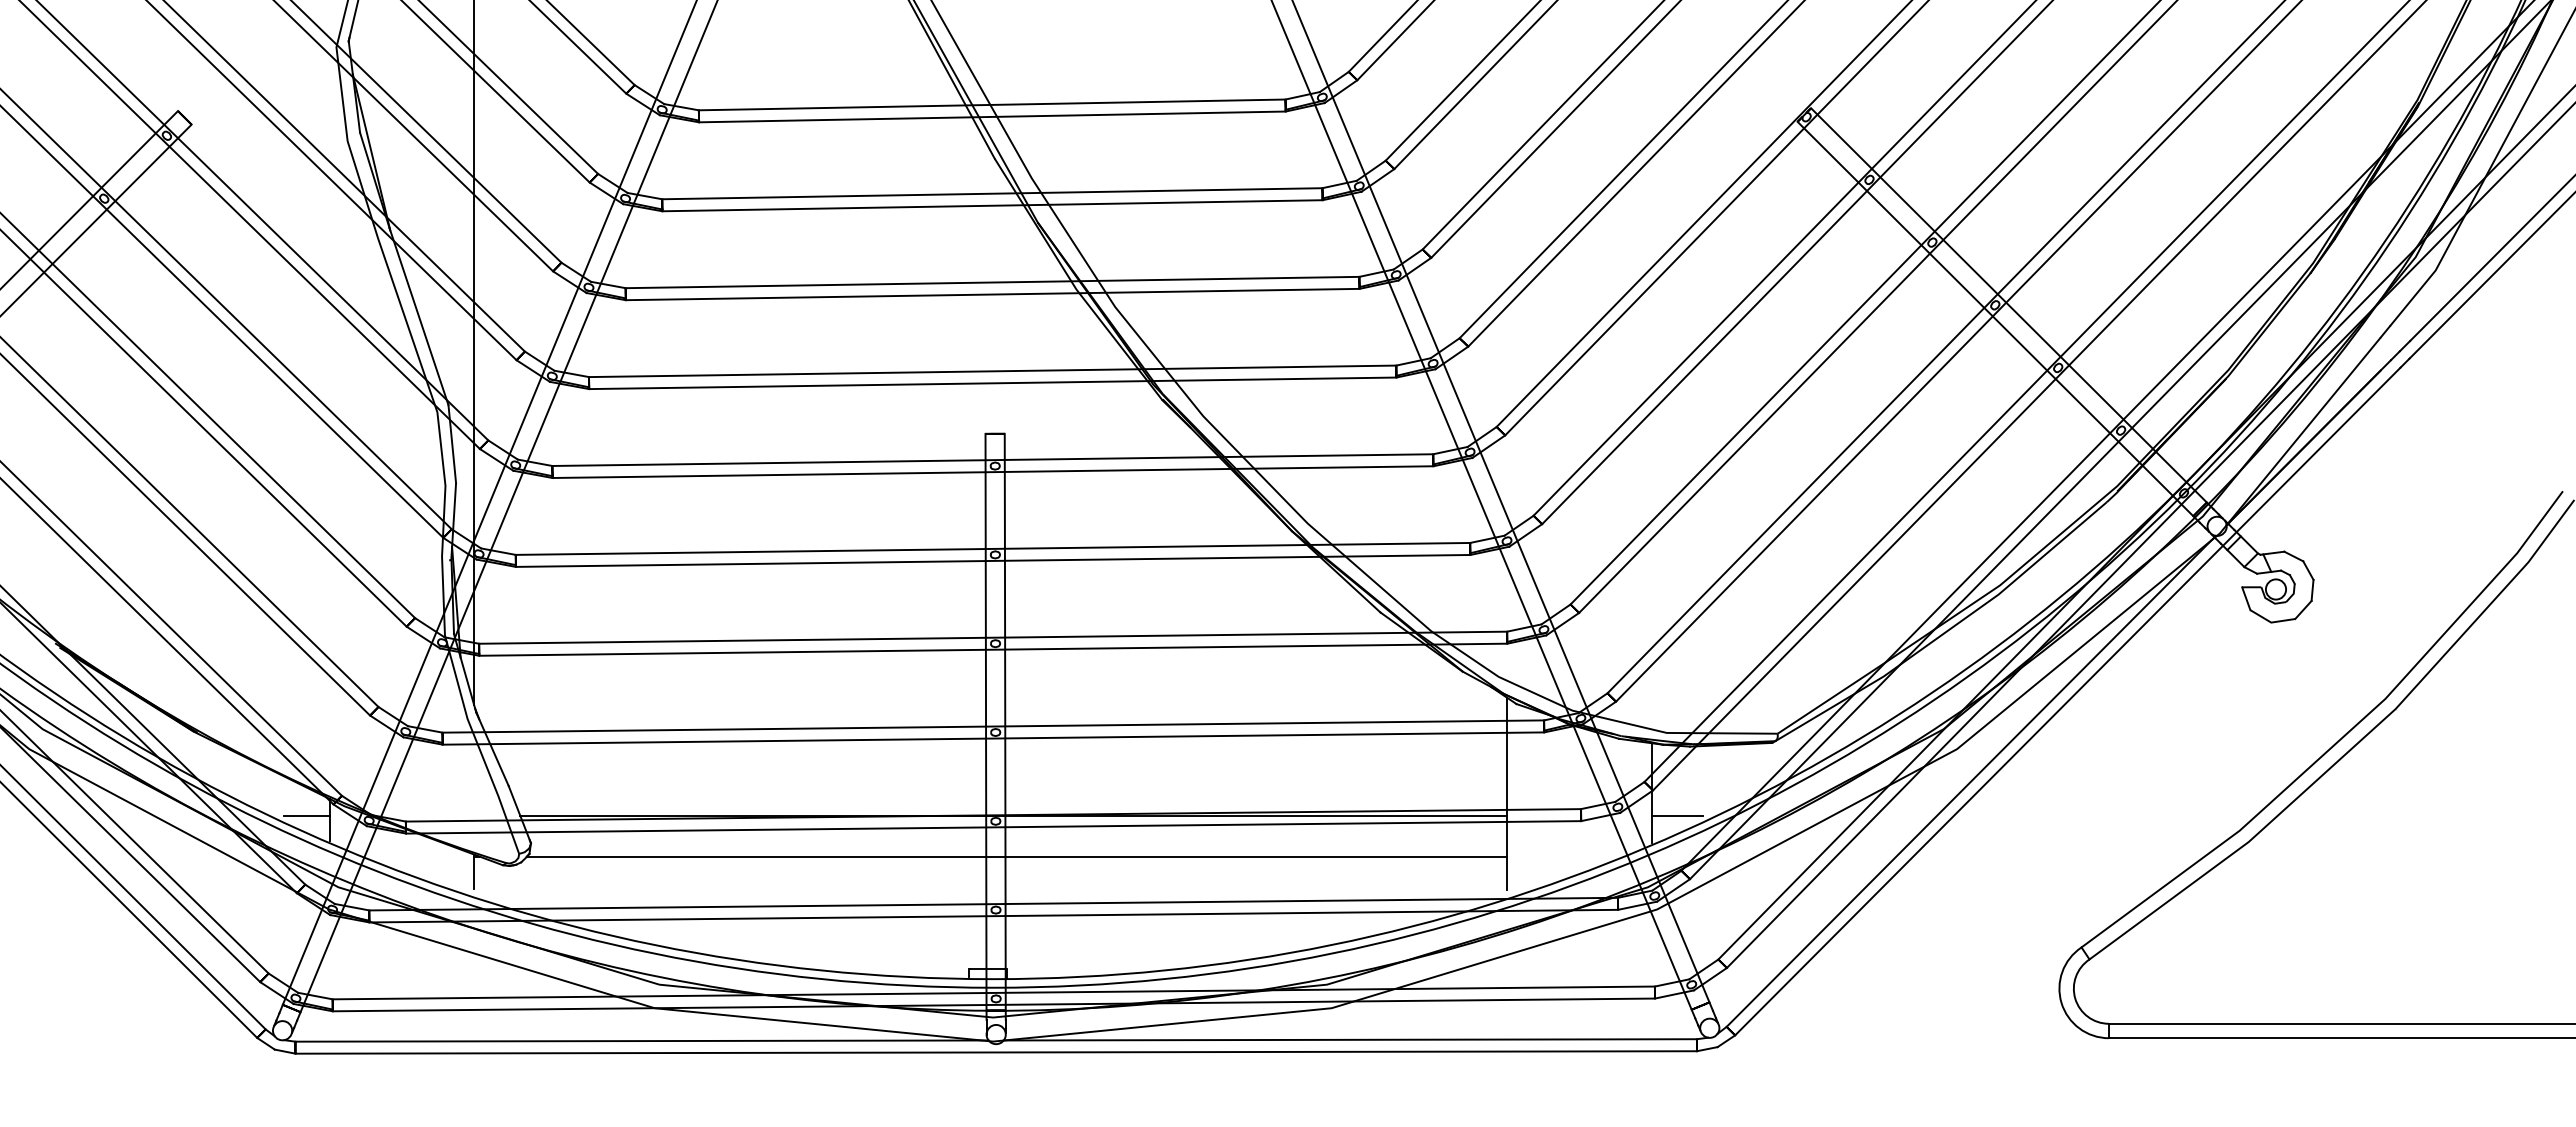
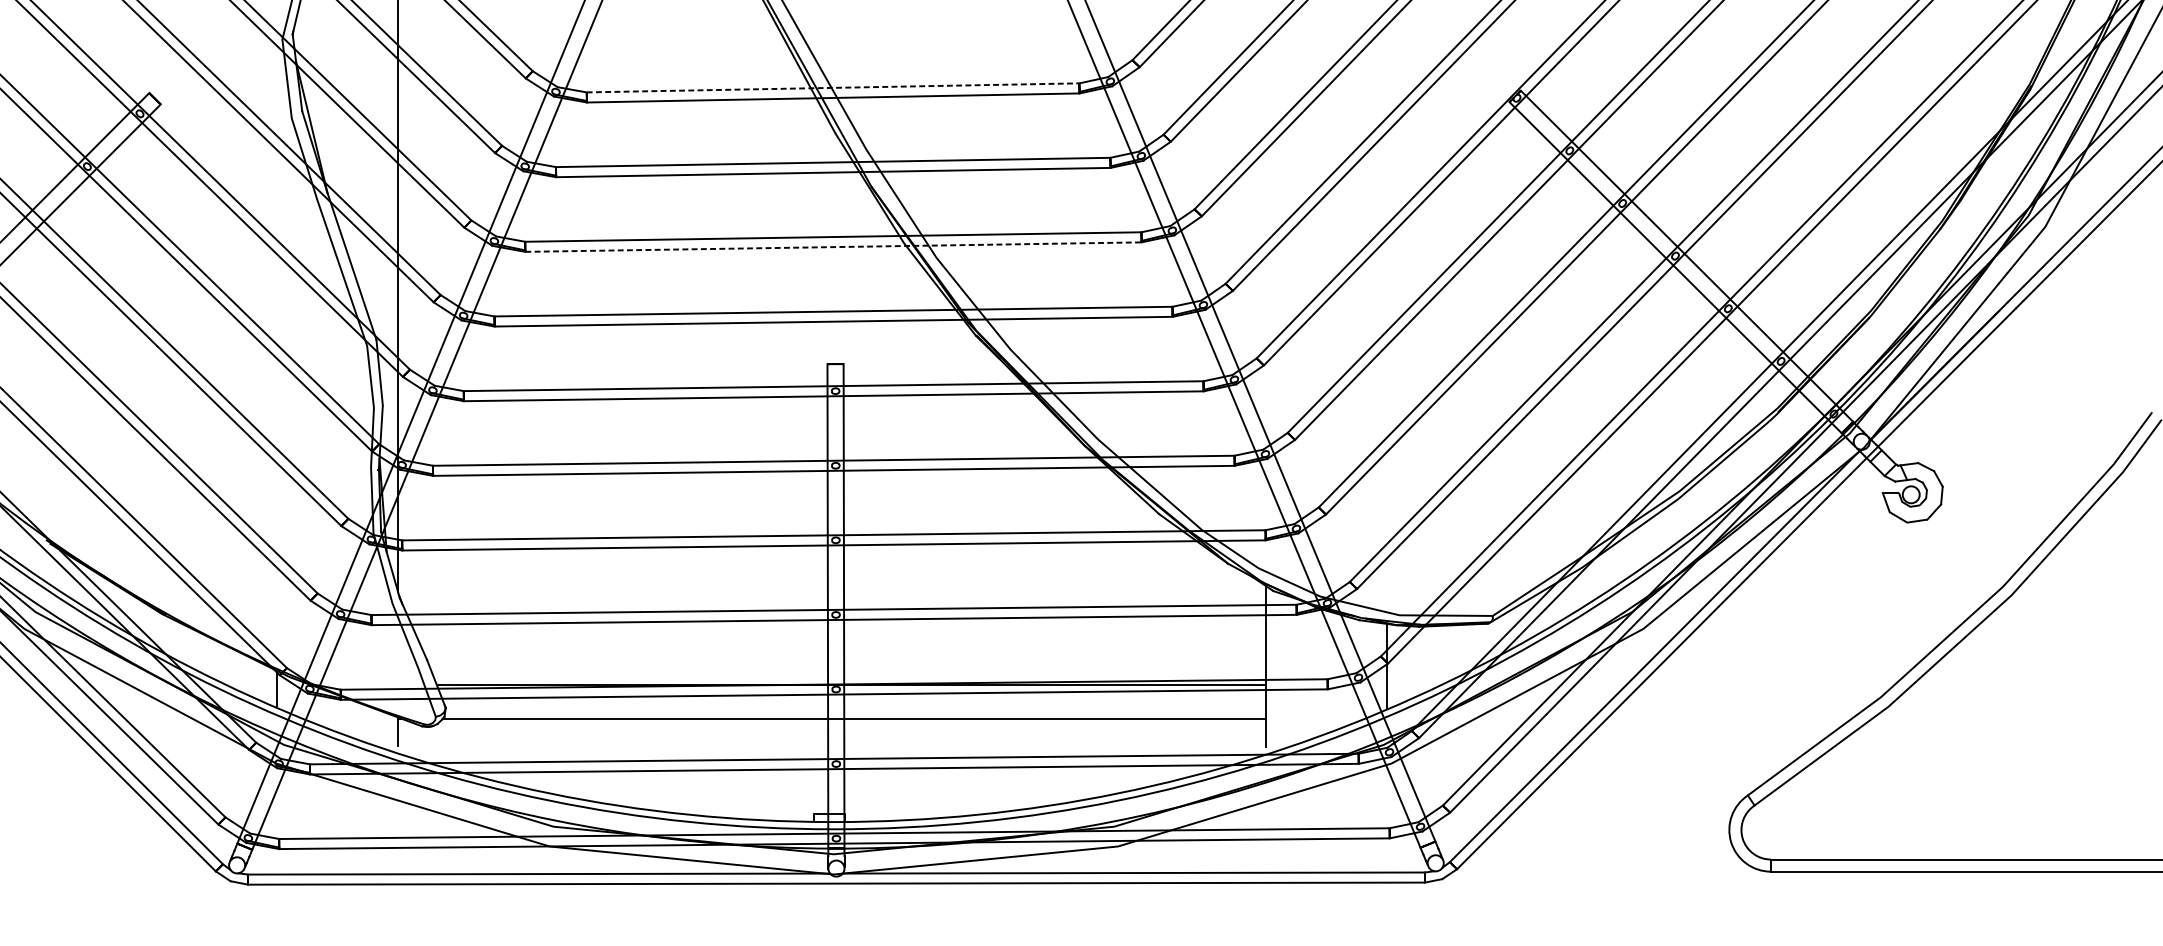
line: (992, 104) -> (833, 87), solid -> dashed
line: (992, 294) -> (833, 247), solid -> dashed
line: (306, 815) -> (257, 684), removed
line: (1676, 815) -> (1407, 684), removed

